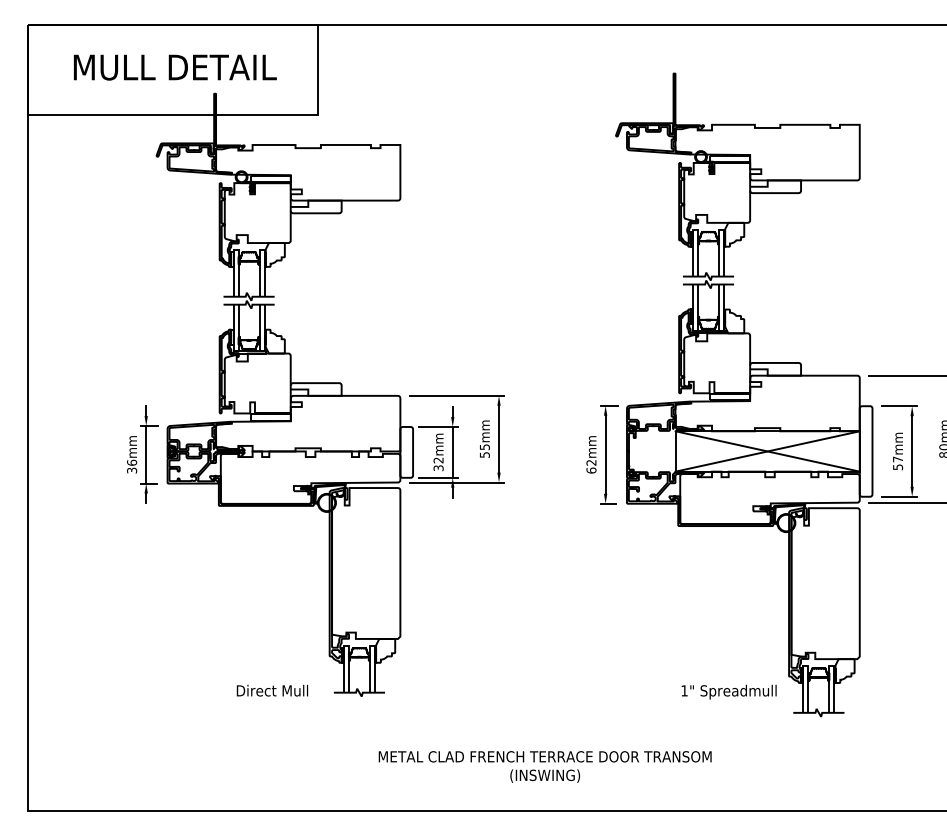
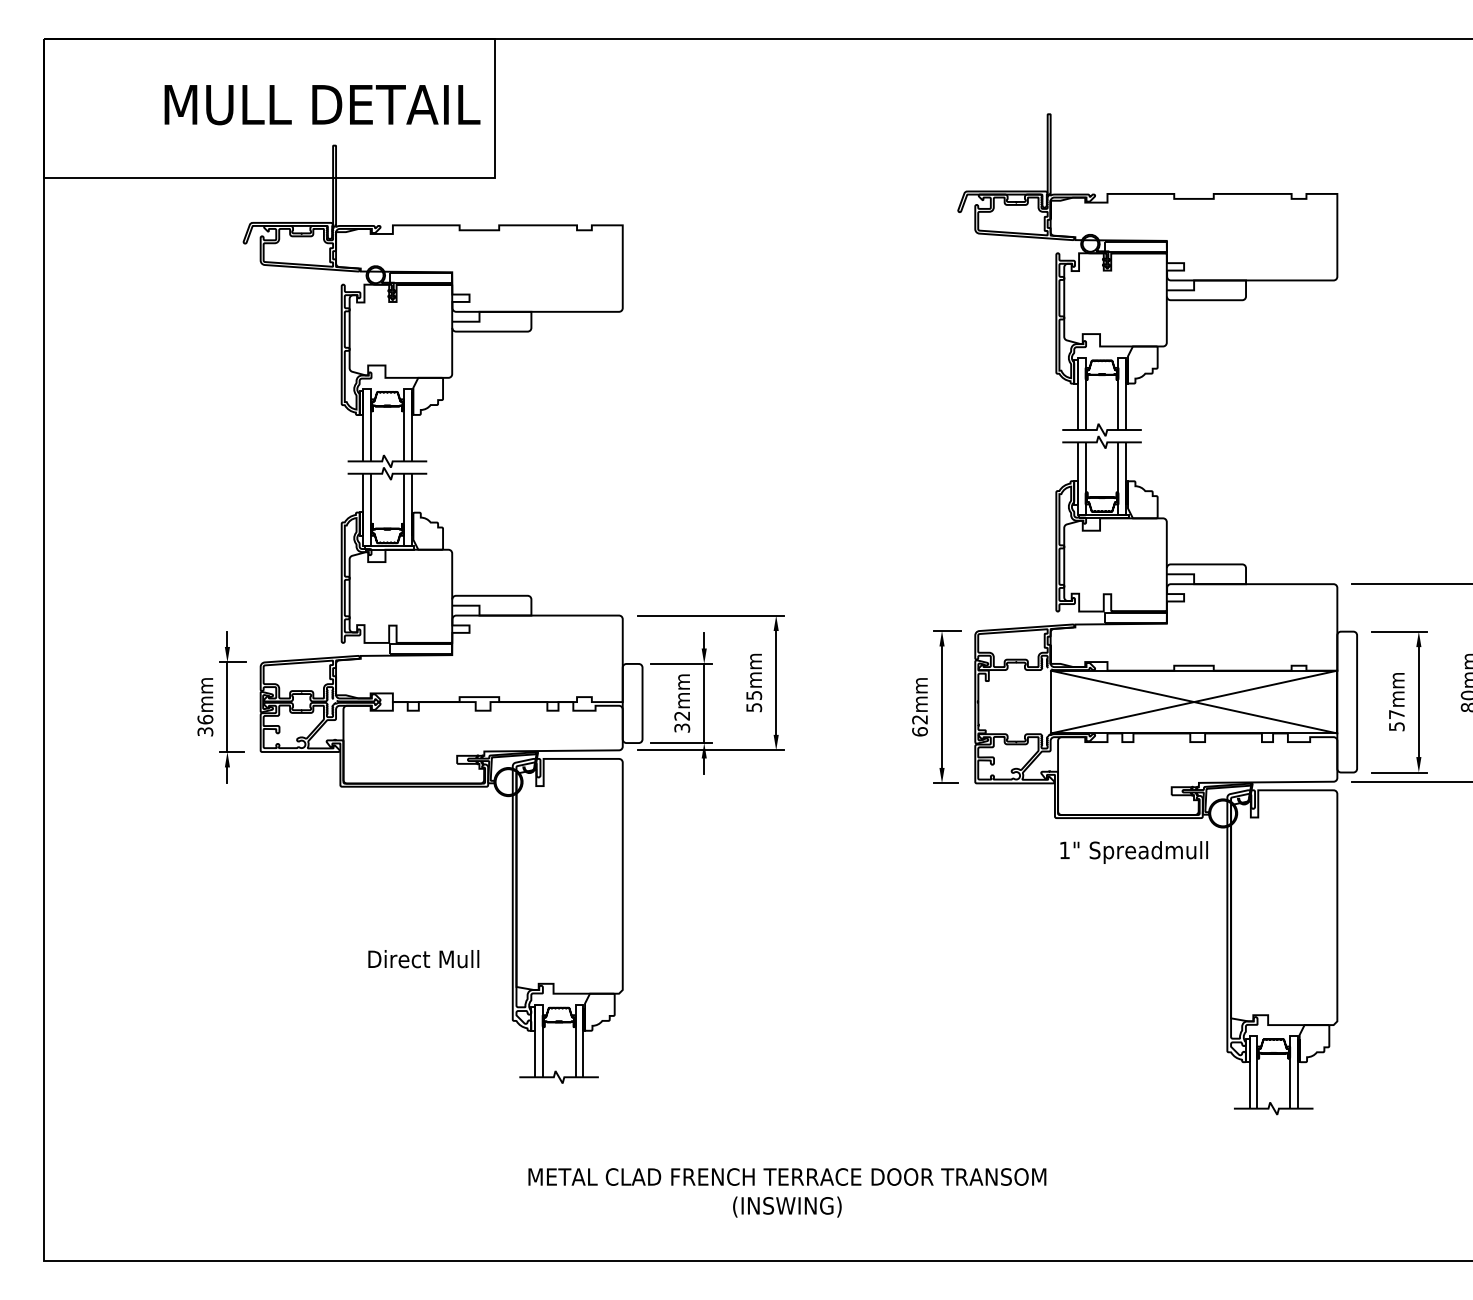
text: (175, 67) -> (322, 104), moved
text: (272, 690) -> (423, 958), moved
text: (728, 691) -> (1133, 851), moved
text: (544, 766) -> (786, 1192), moved

